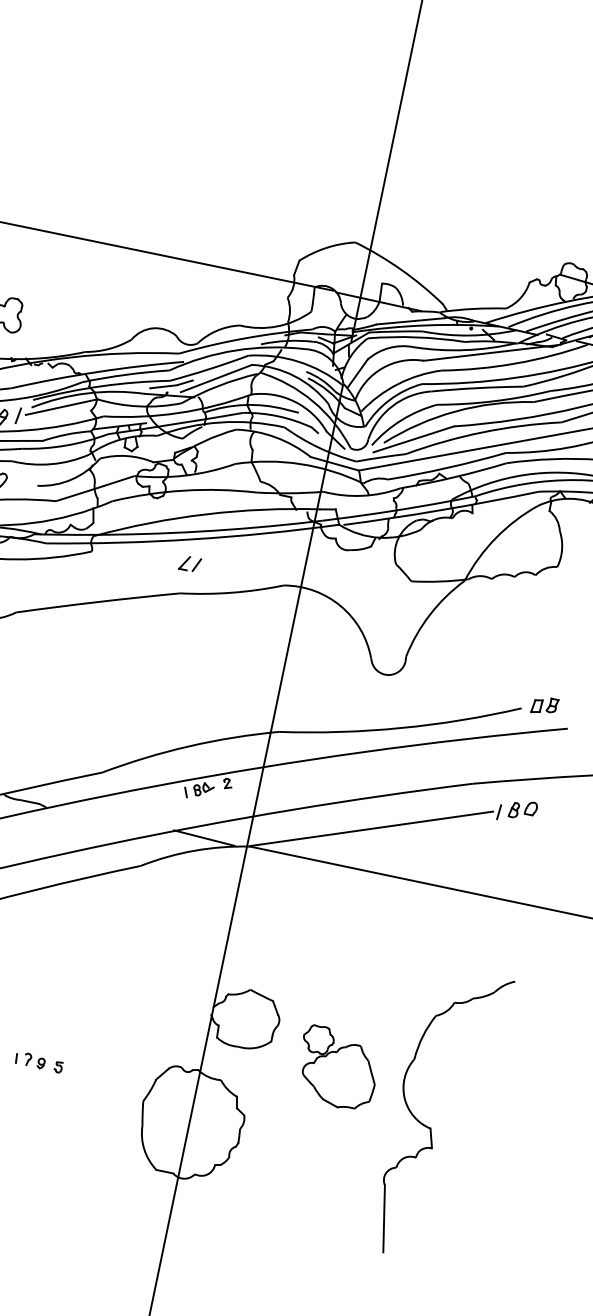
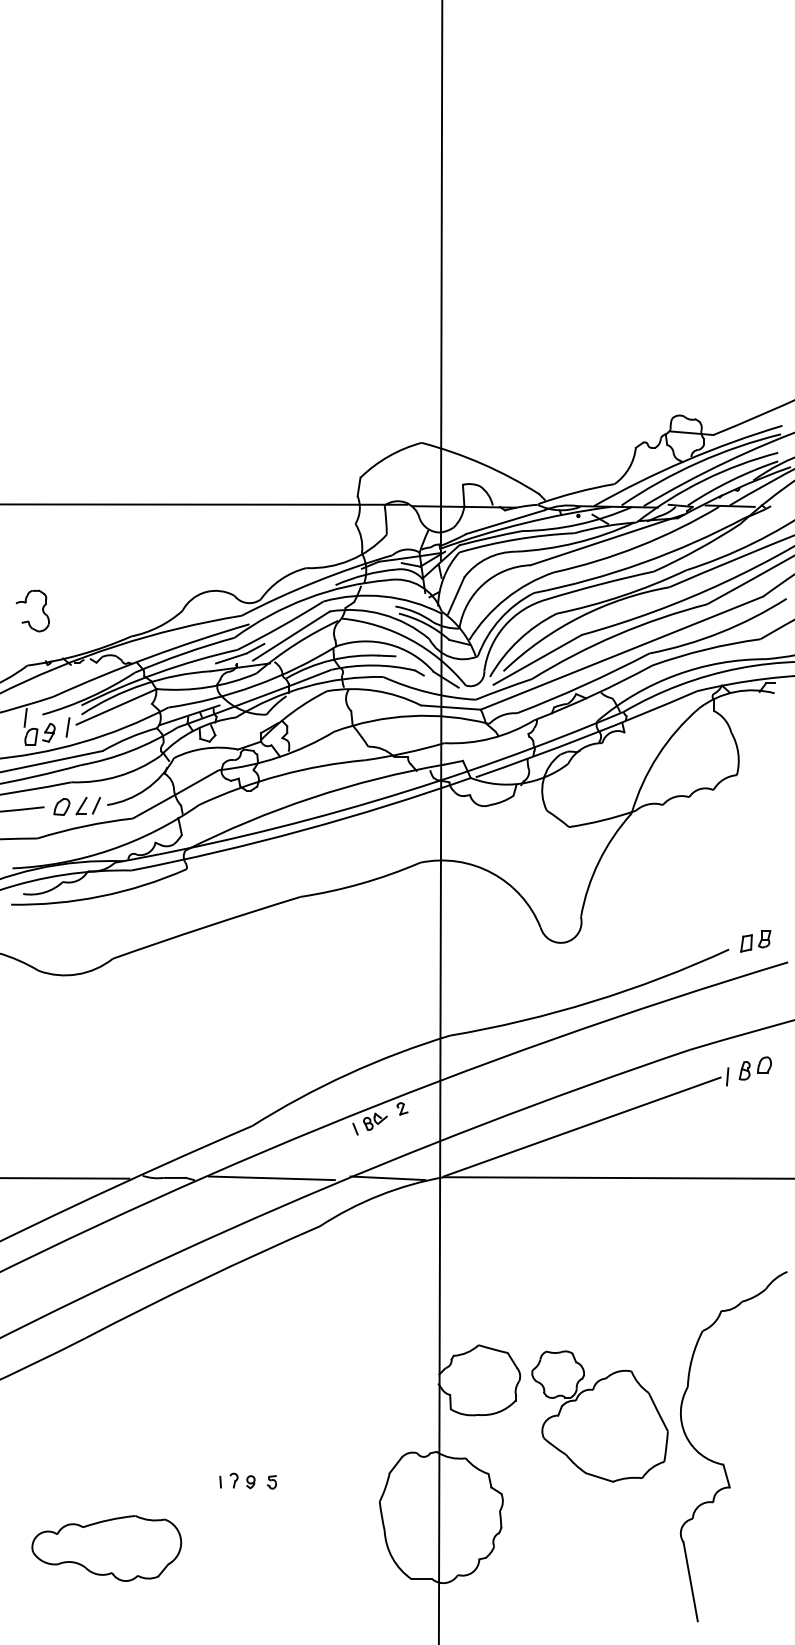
part: (190, 563) -> (88, 805), moved
line: (109, 818) -> (271, 1178), added
part: (337, 1068) -> (599, 1416), size x1.43

